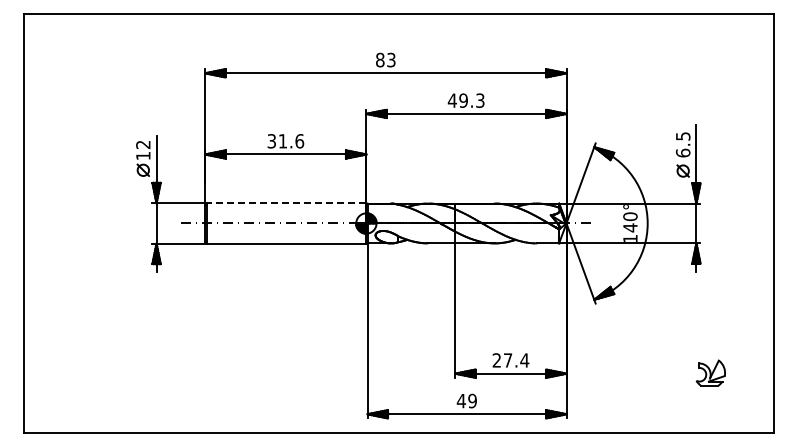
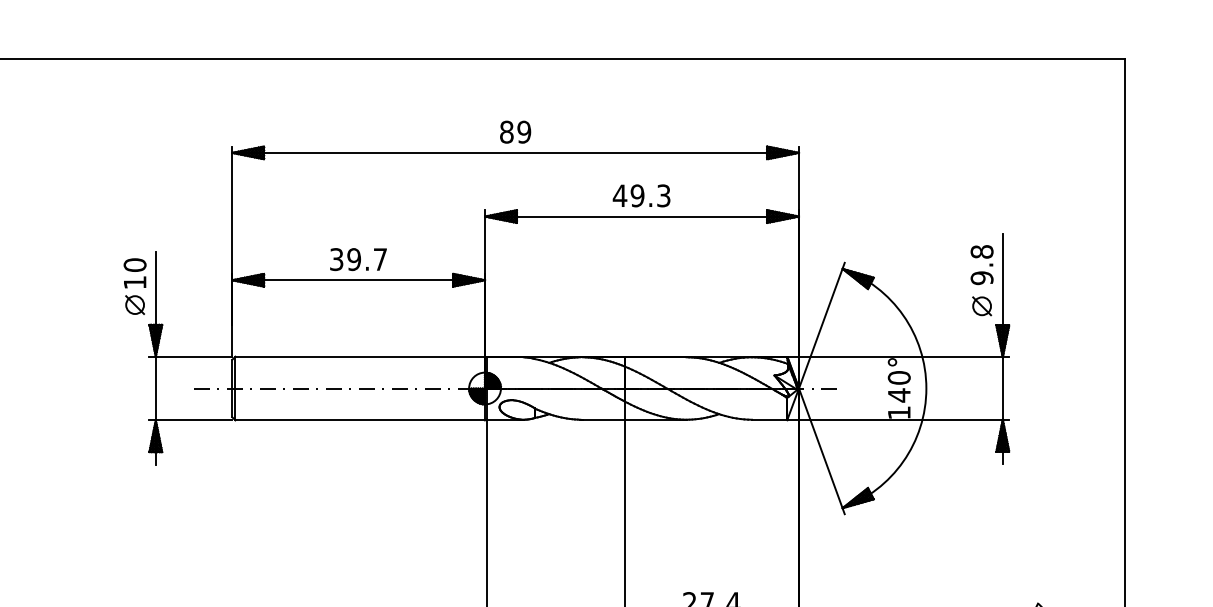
text: (391, 60) -> (524, 132), 83 -> 89
text: (291, 141) -> (367, 259), 31.6 -> 39.7
text: (143, 144) -> (135, 264), 12 -> 10
text: (682, 144) -> (980, 264), 6.5 -> 9.8
line: (286, 203) -> (359, 357), dashed -> solid

